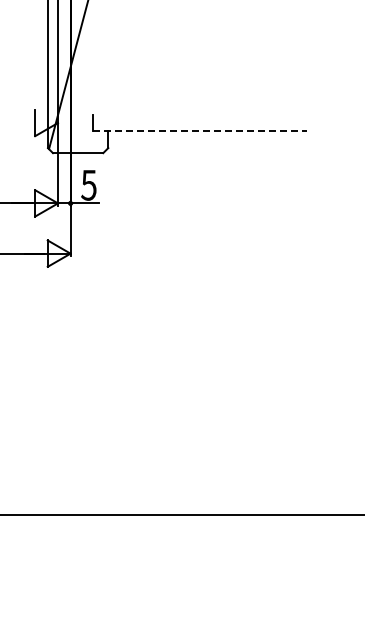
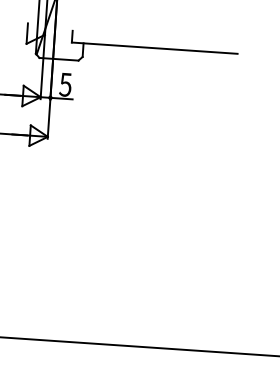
line: (200, 130) -> (155, 48), dashed -> solid

